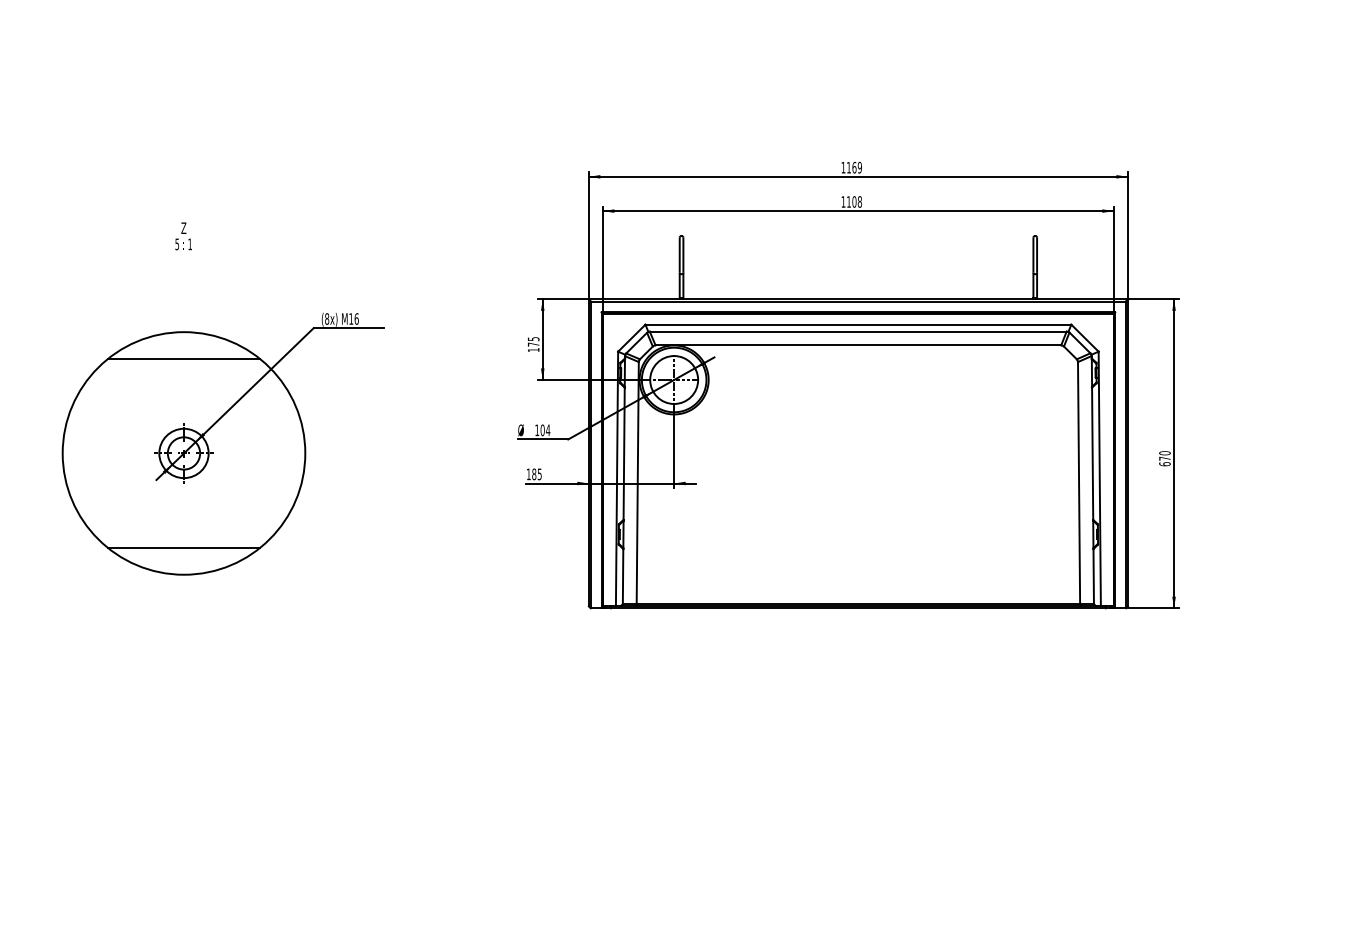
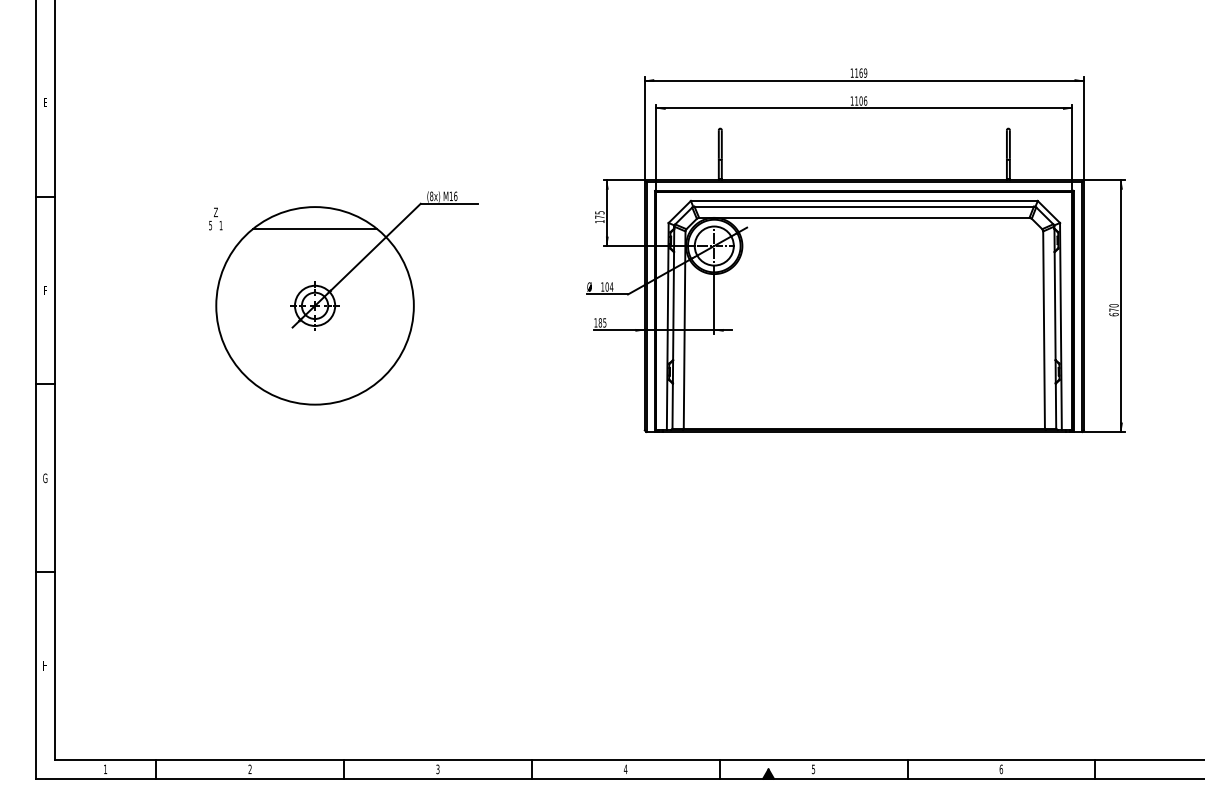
text: (859, 201) -> (865, 100), 1108 -> 1106
text: (183, 235) -> (215, 218), moved
line: (183, 547) -> (314, 382), removed

